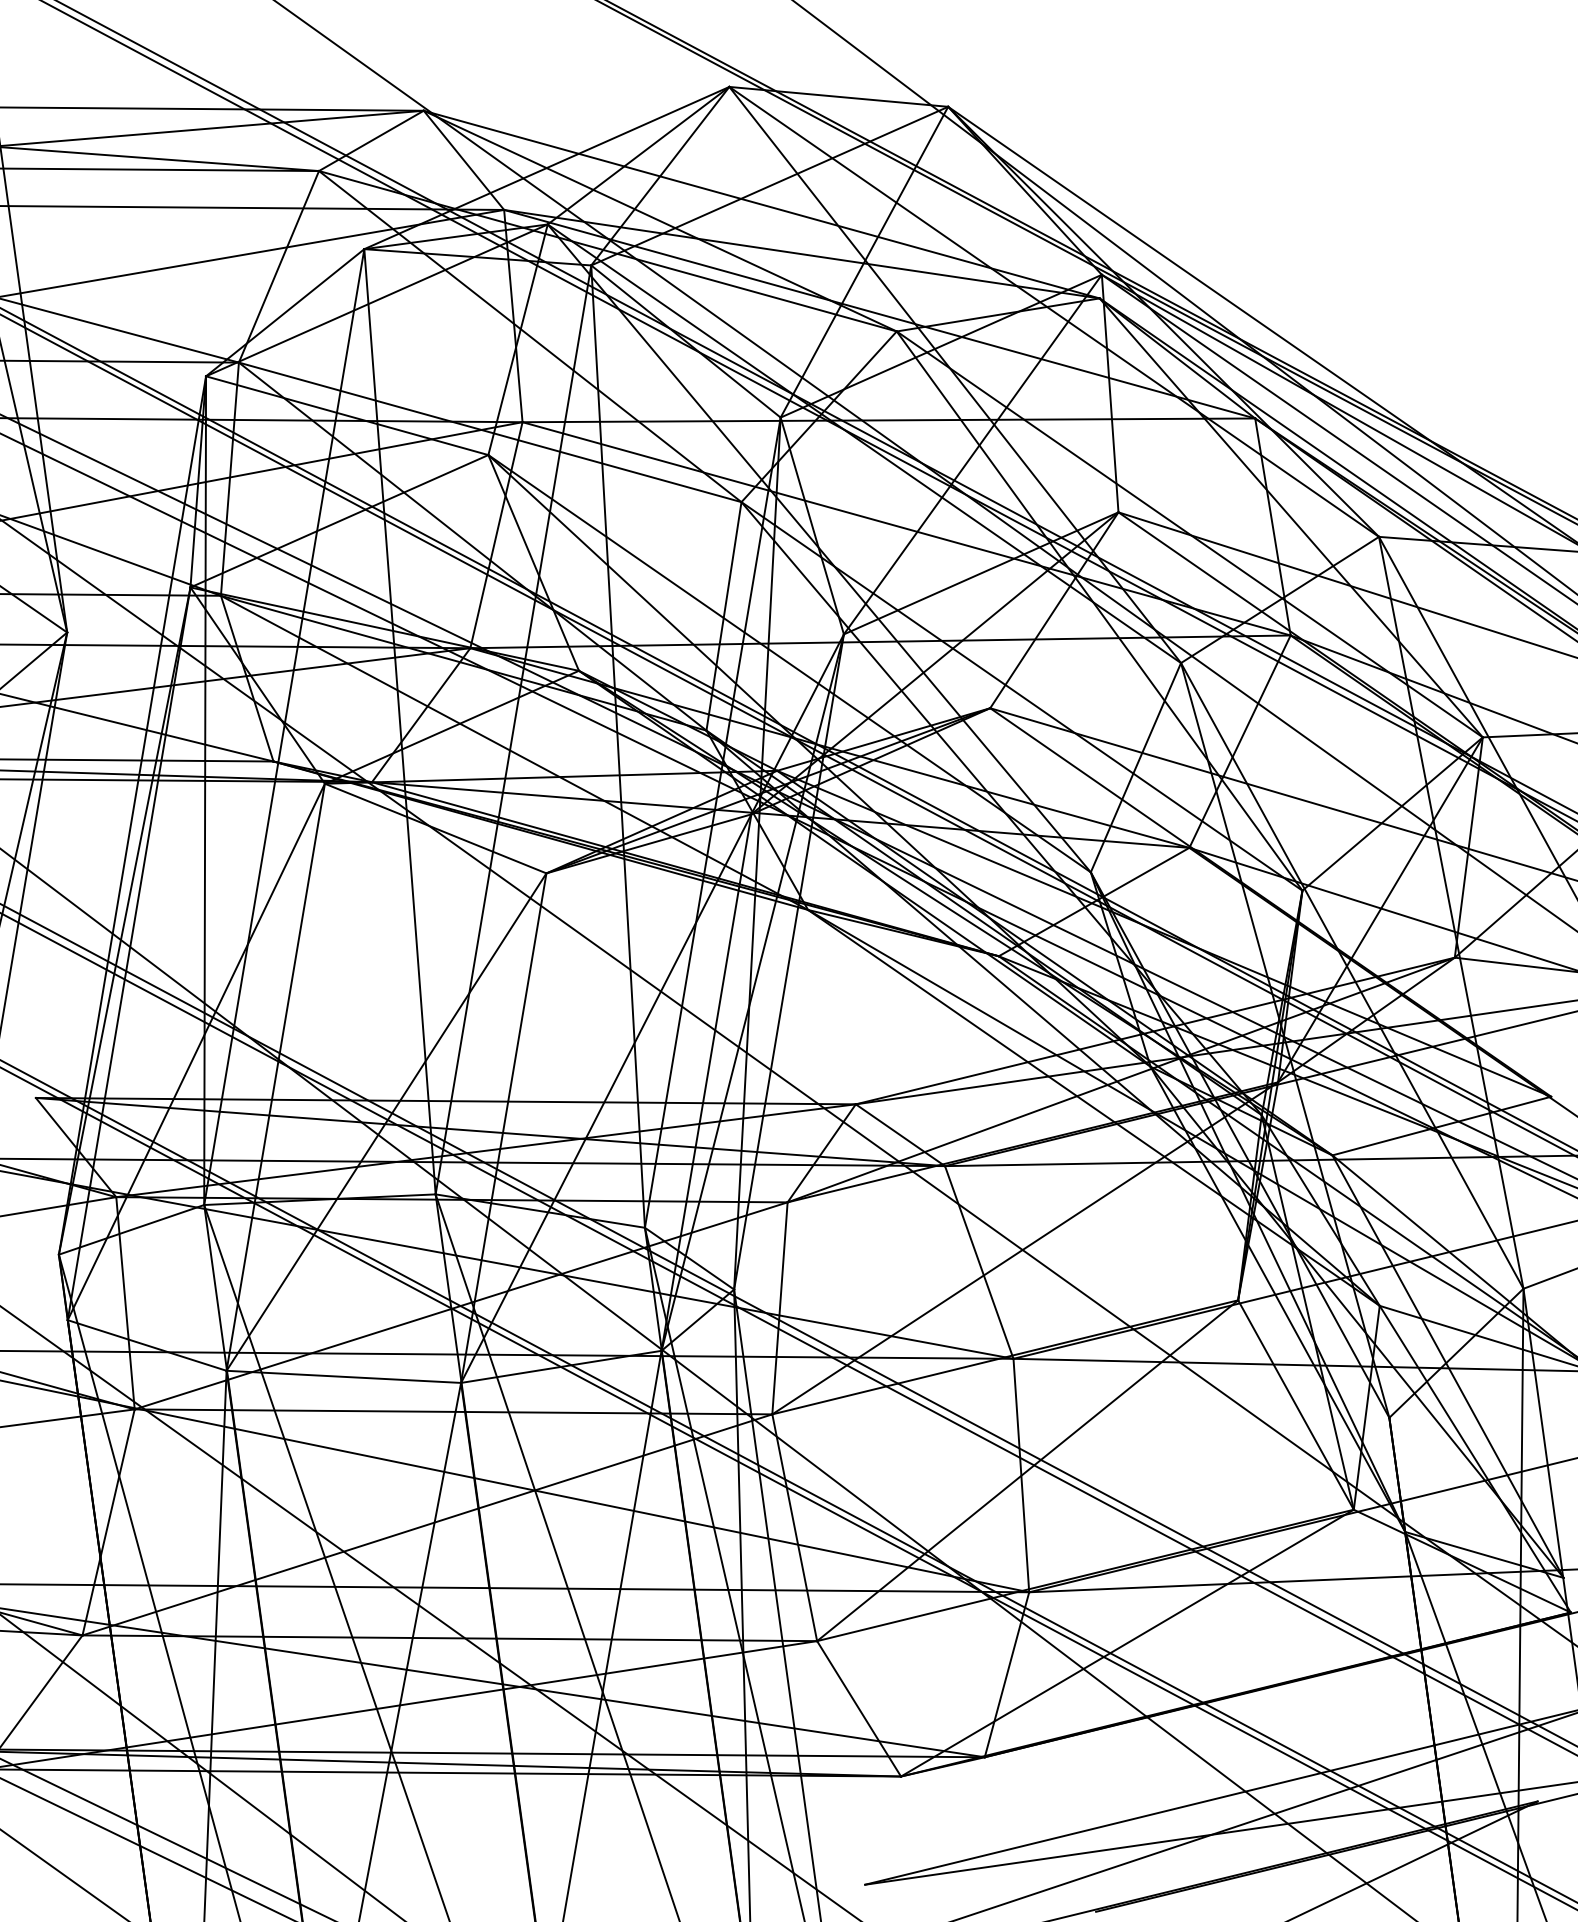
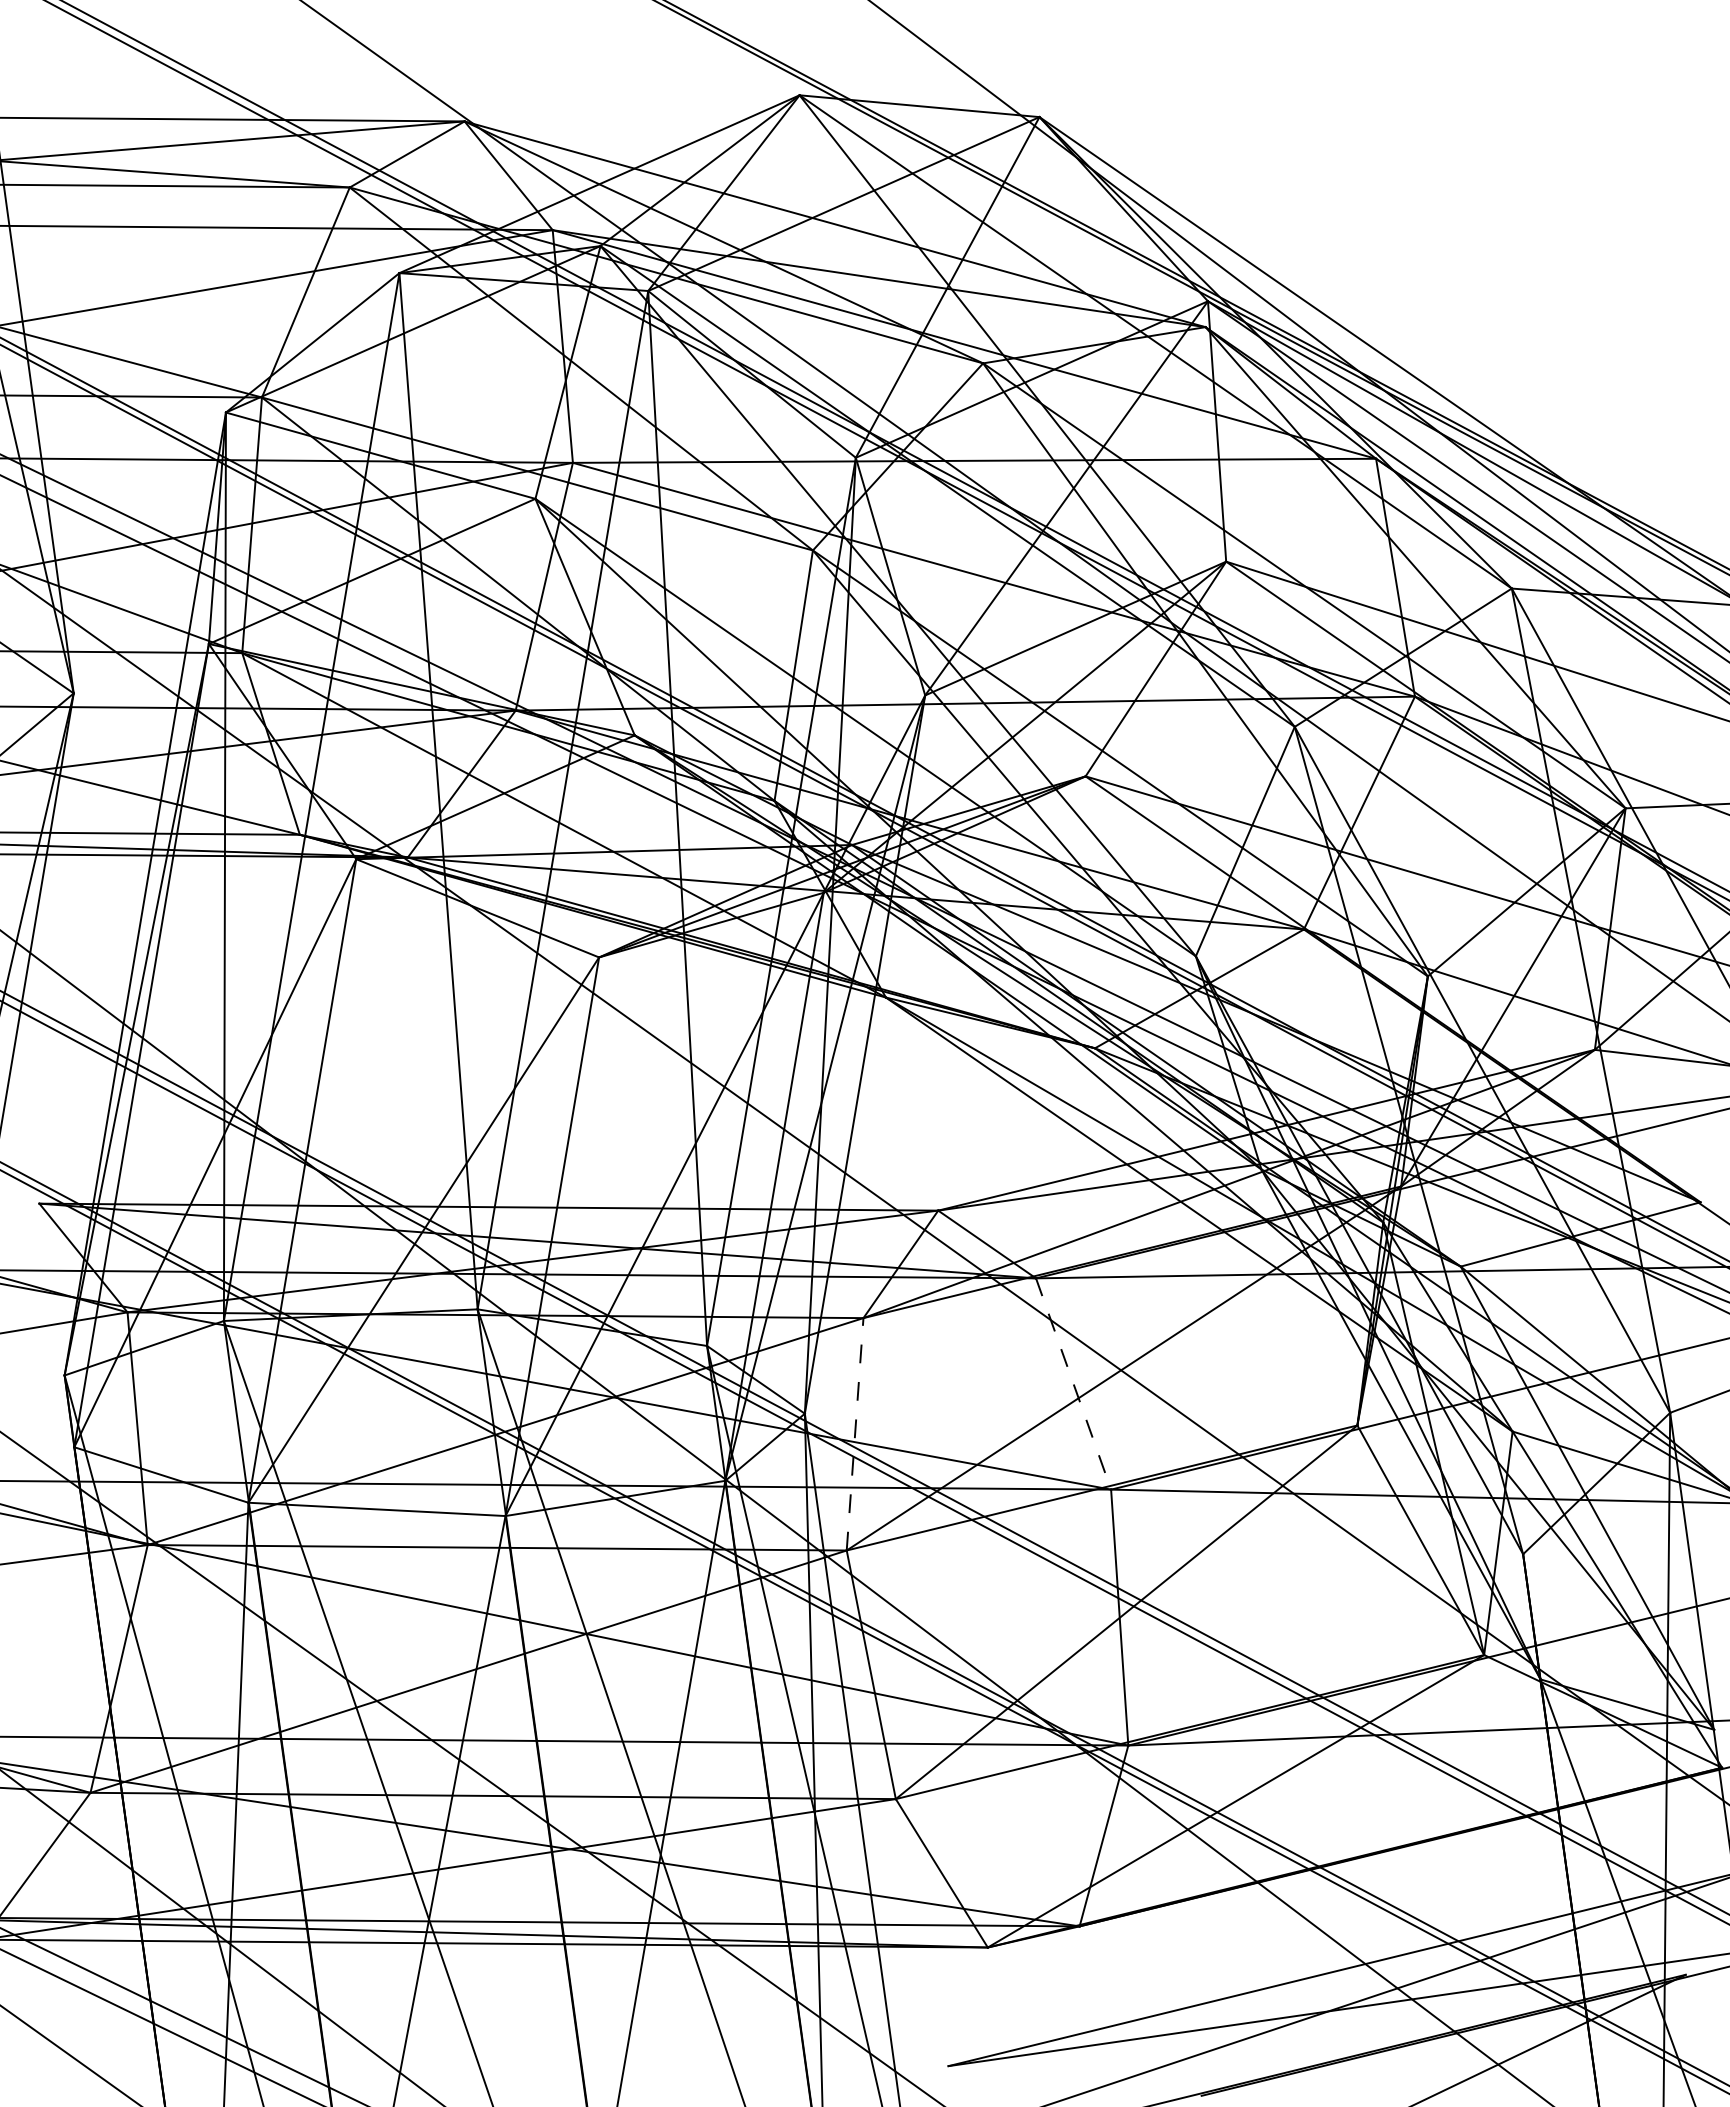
line: (979, 1262) -> (1073, 1384), solid -> dashed
line: (780, 1308) -> (855, 1434), solid -> dashed

